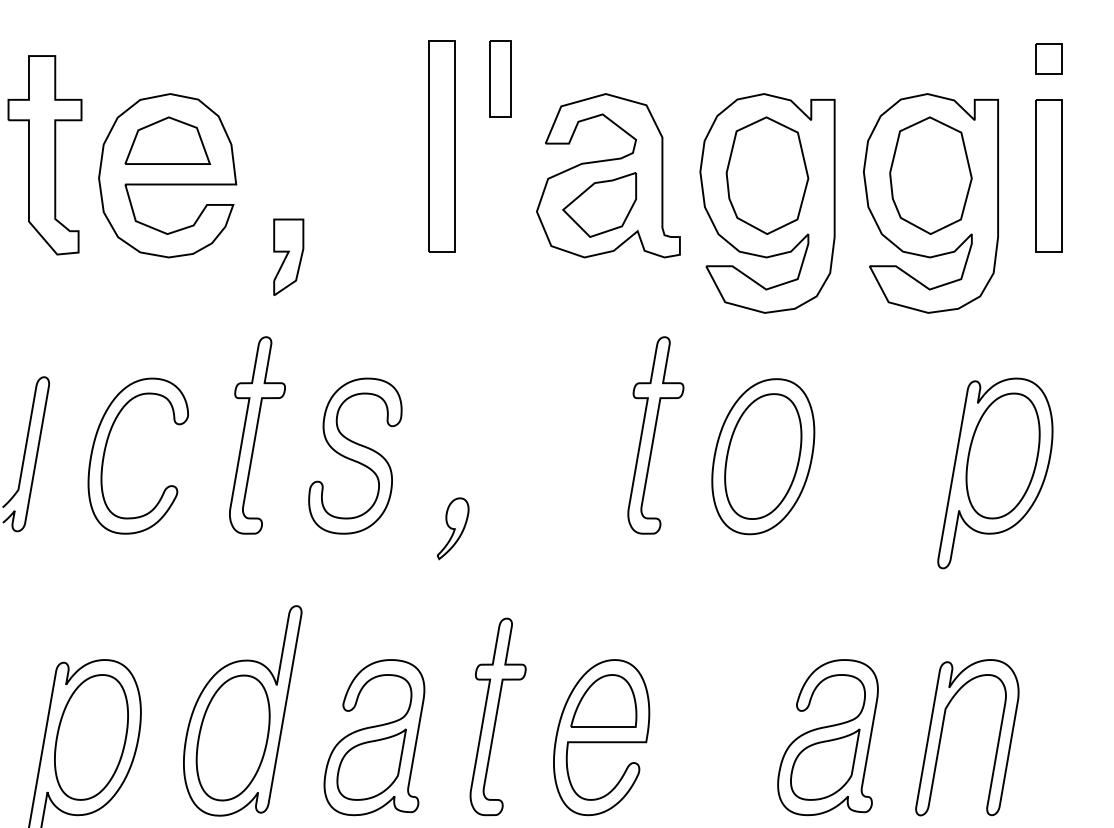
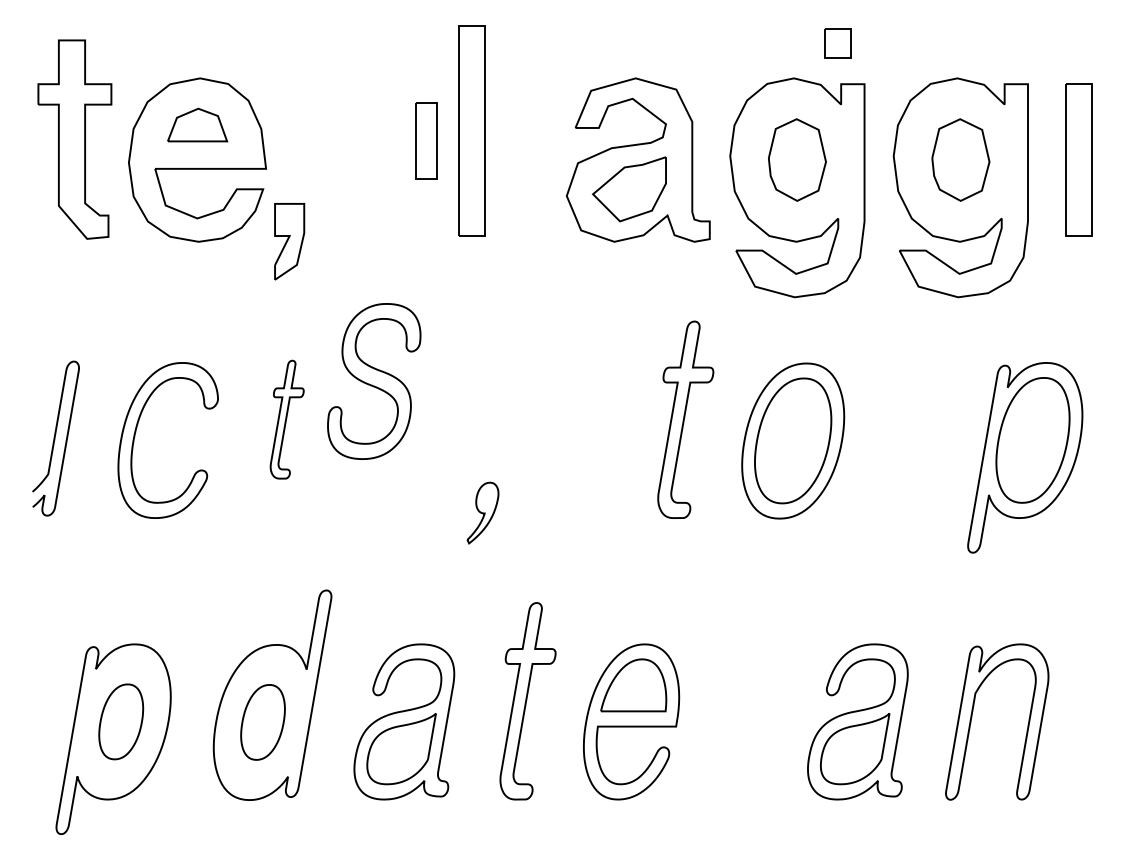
part: (1048, 59) -> (837, 43), moved
part: (500, 79) -> (426, 140), moved
part: (167, 140) -> (197, 124), size x0.7
part: (767, 175) -> (797, 159), size x0.7
part: (930, 175) -> (960, 159), size x0.7
part: (288, 257) -> (289, 241), moved
part: (256, 435) -> (286, 419), size x0.6
part: (355, 456) -> (374, 381), moved
part: (90, 737) -> (120, 721), size x0.6
part: (232, 738) -> (262, 722), size x0.6

